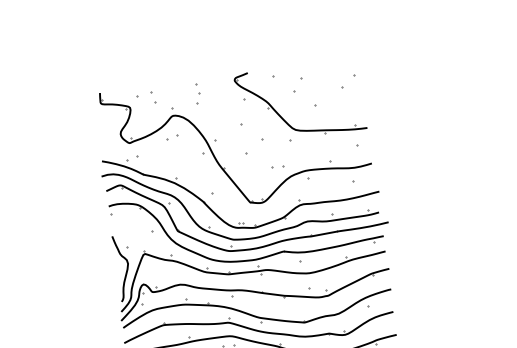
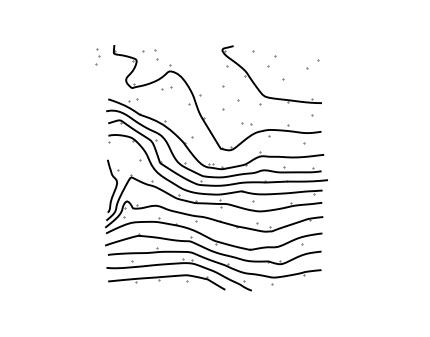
part: (197, 93) -> (97, 56), moved

